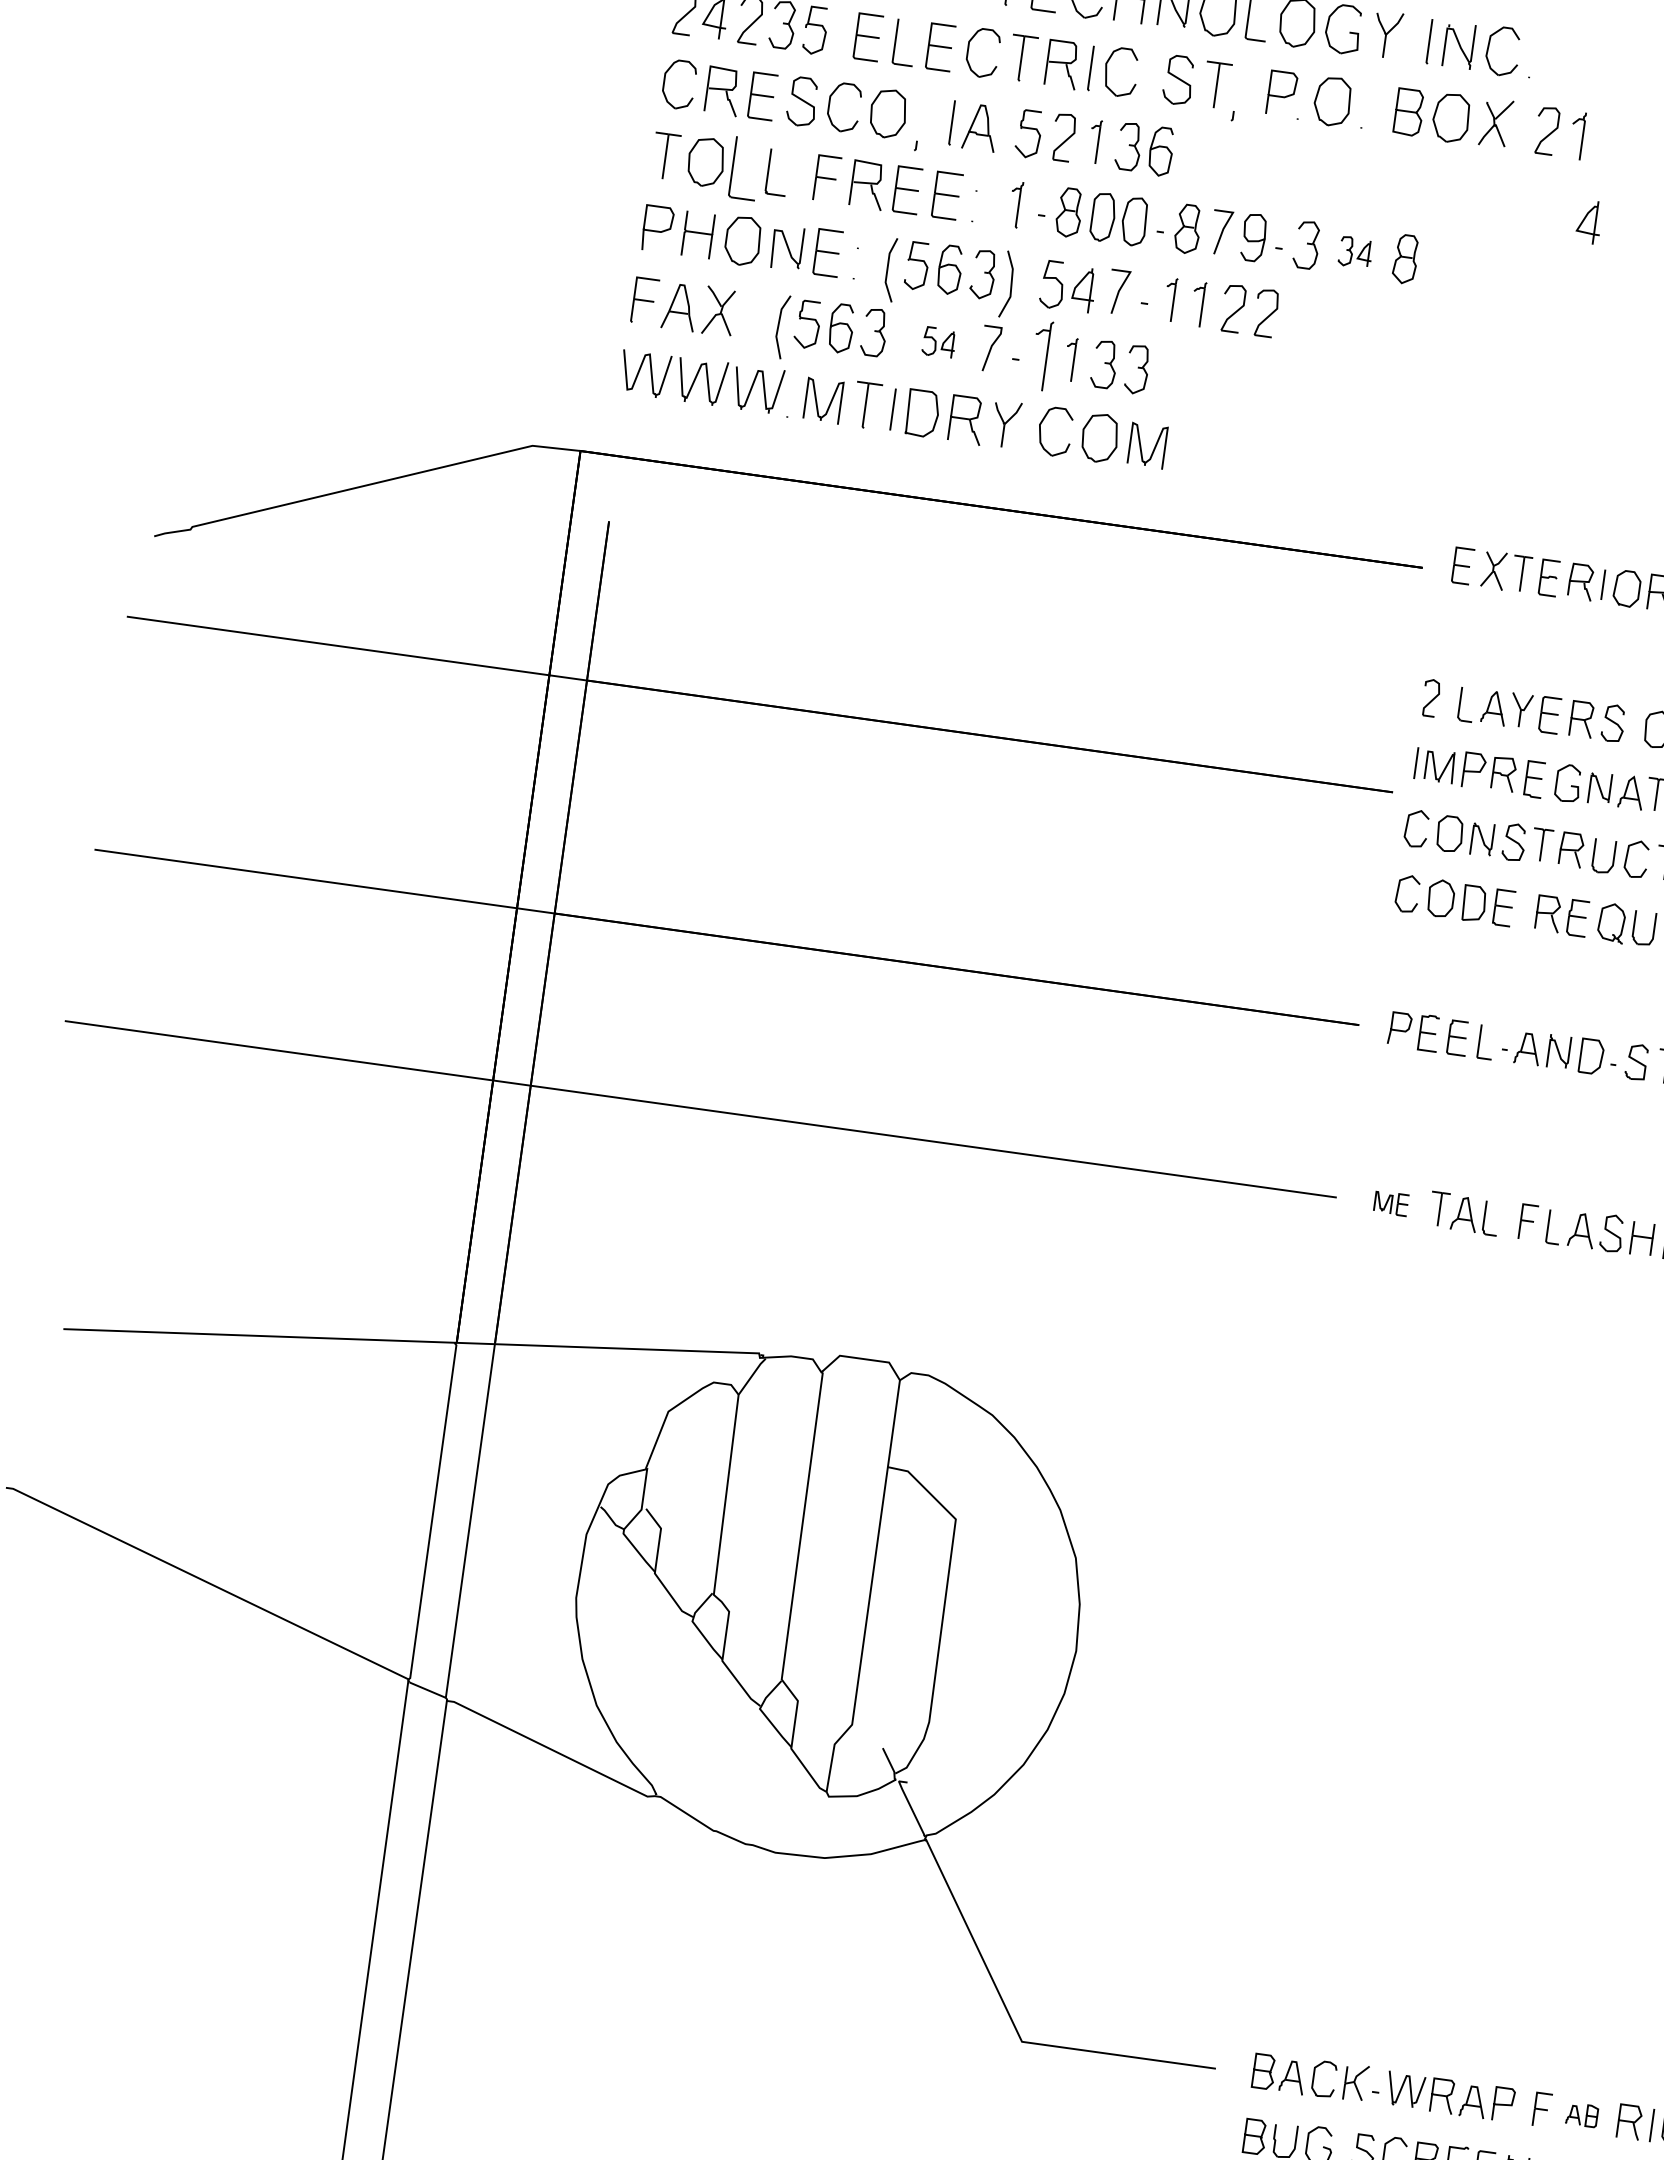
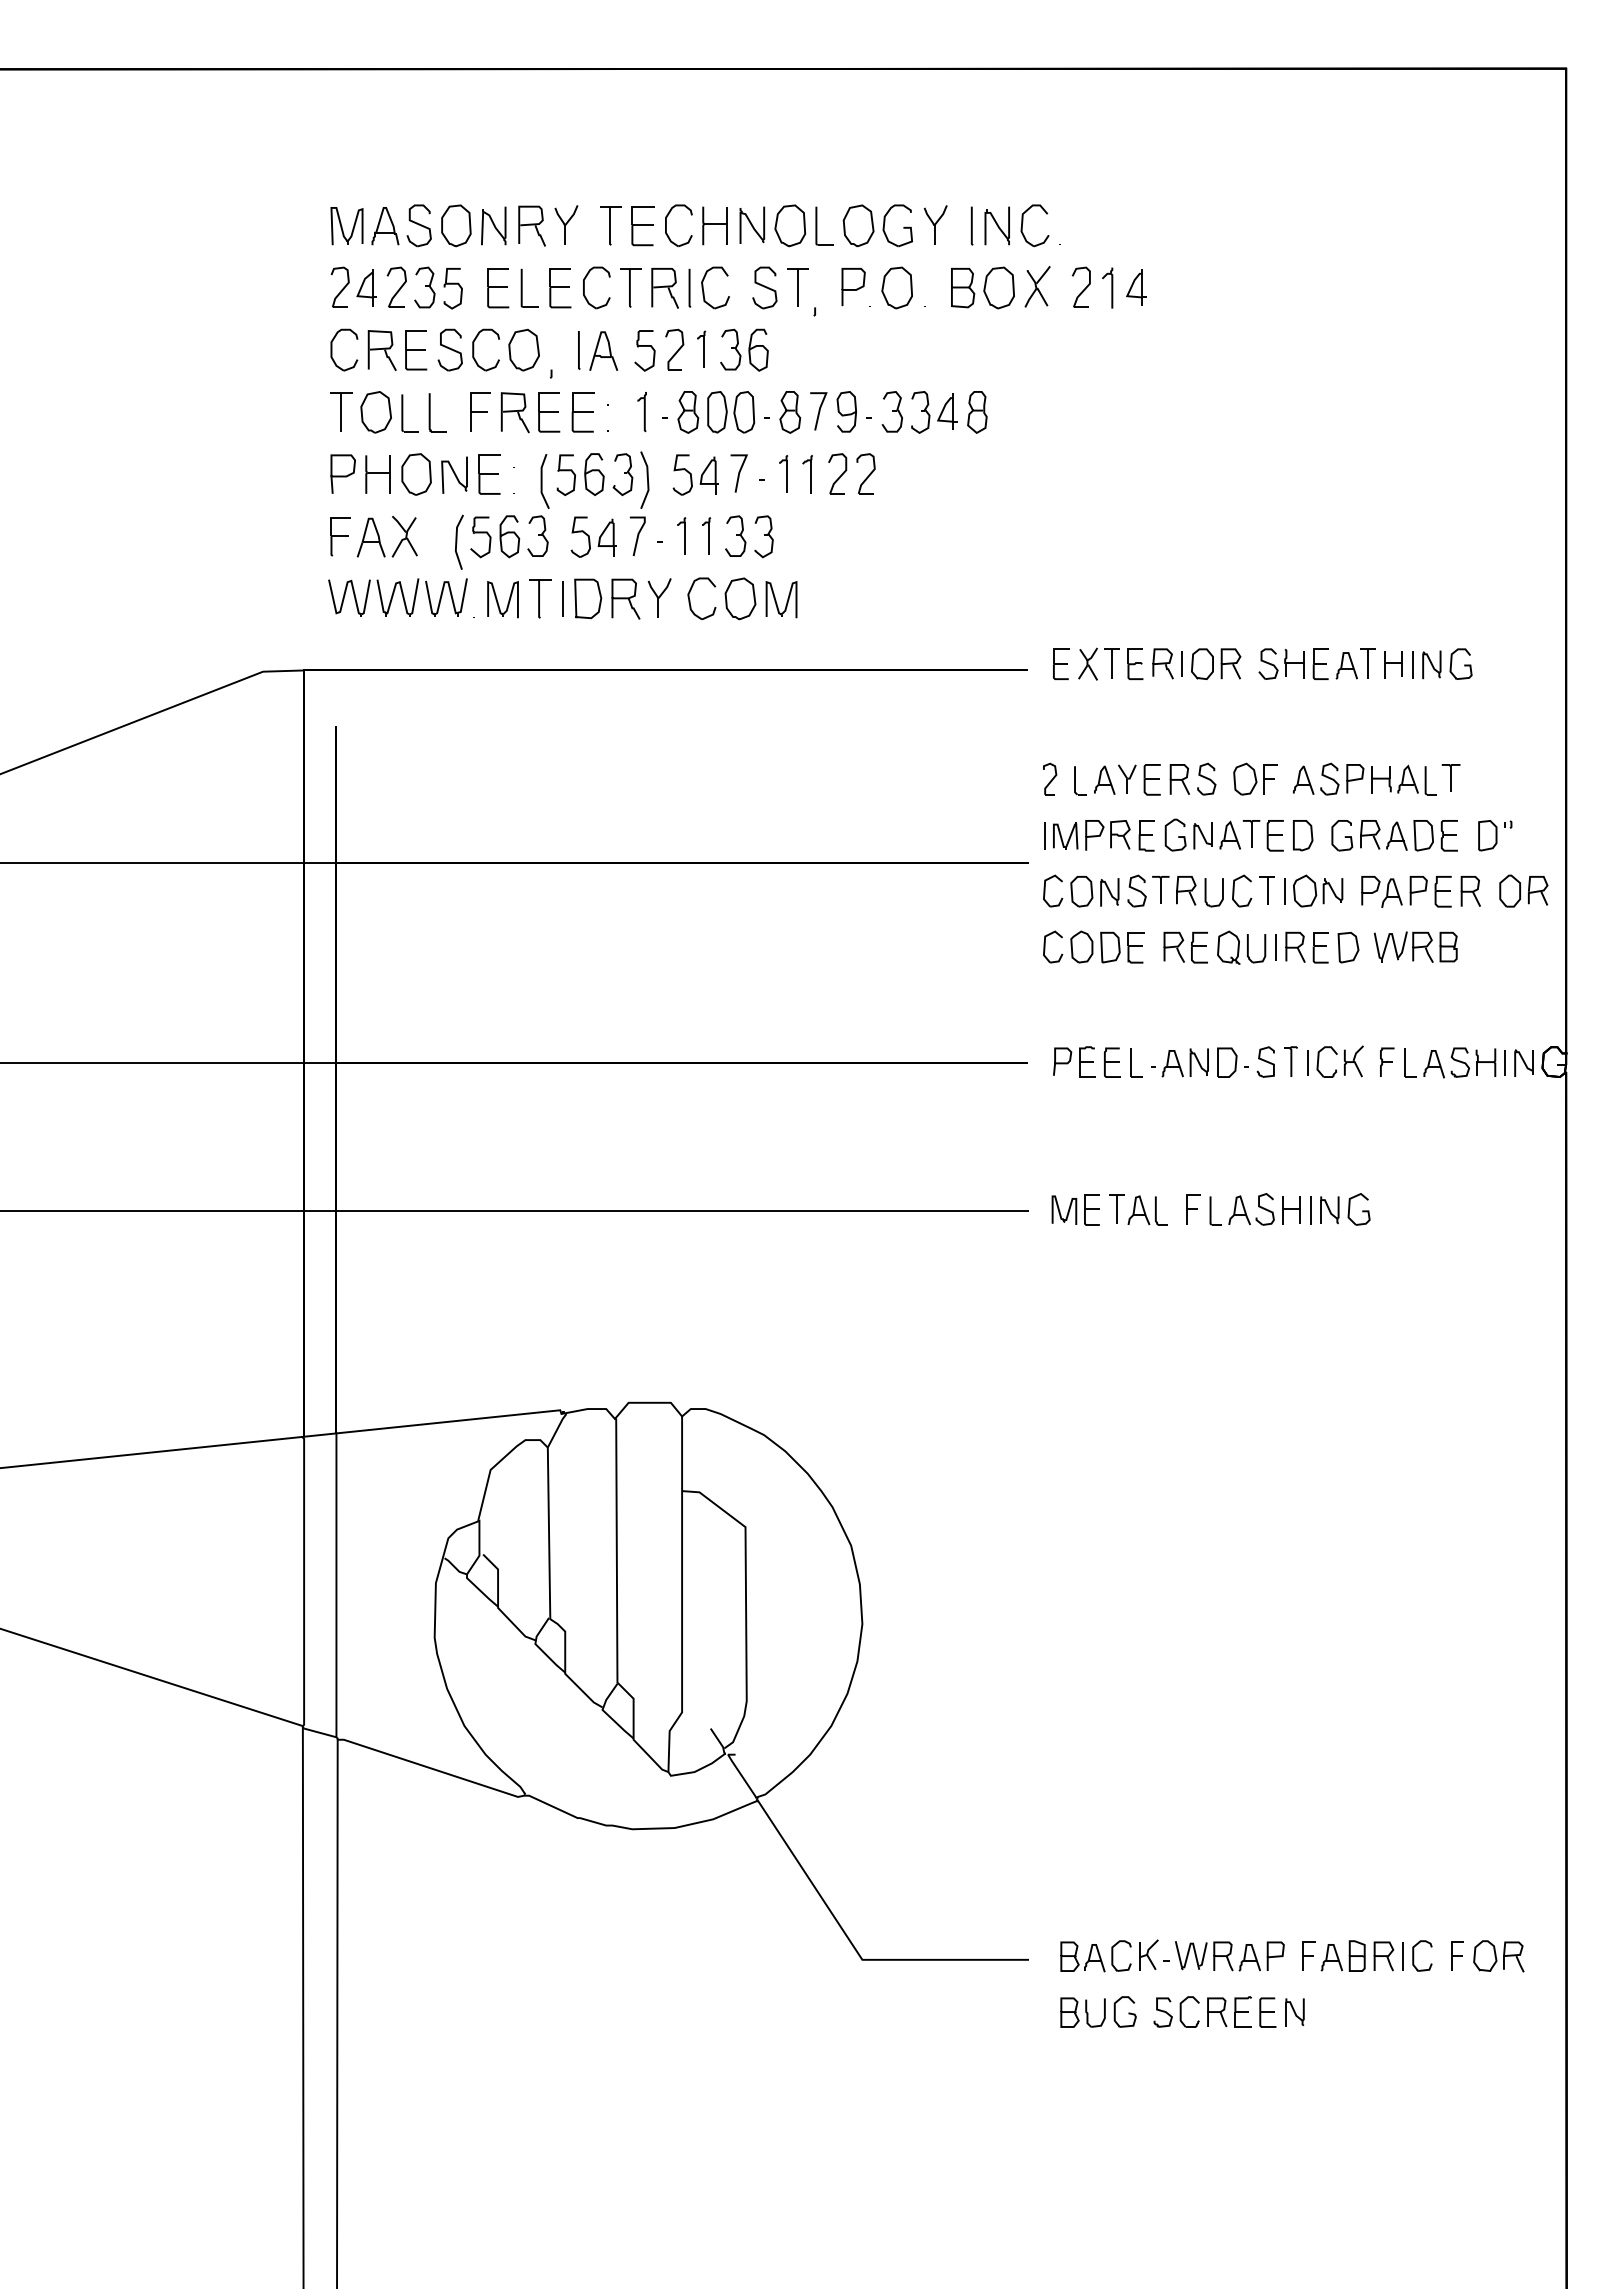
part: (744, 168) -> (409, 413), size x0.71
part: (1589, 222) -> (1136, 287), moved
part: (1355, 252) -> (934, 412), size x1.67
part: (938, 341) -> (593, 536), size x1.67
part: (1041, 354) -> (681, 535), size x0.62
part: (1391, 1202) -> (1075, 1209), size x1.67
part: (1581, 2114) -> (1342, 1955), size x1.67

